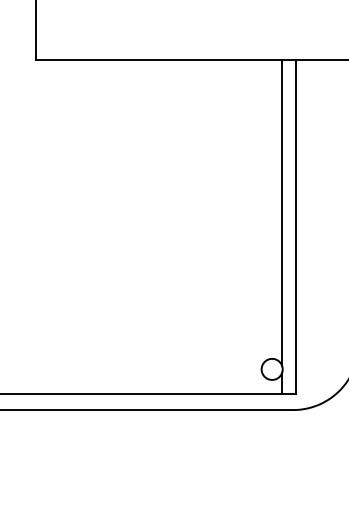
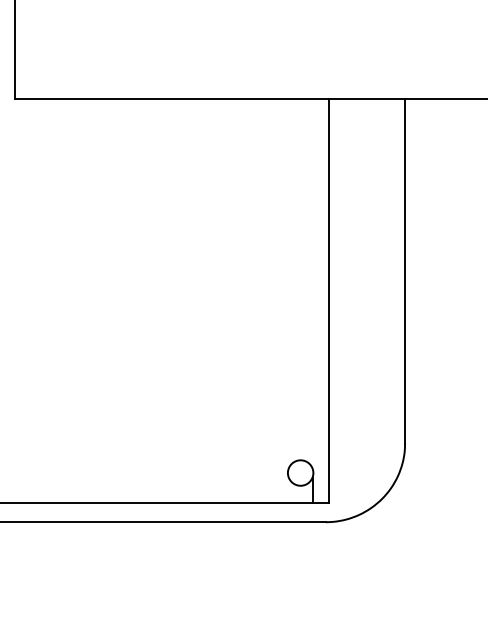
line: (281, 212) -> (312, 283), removed

